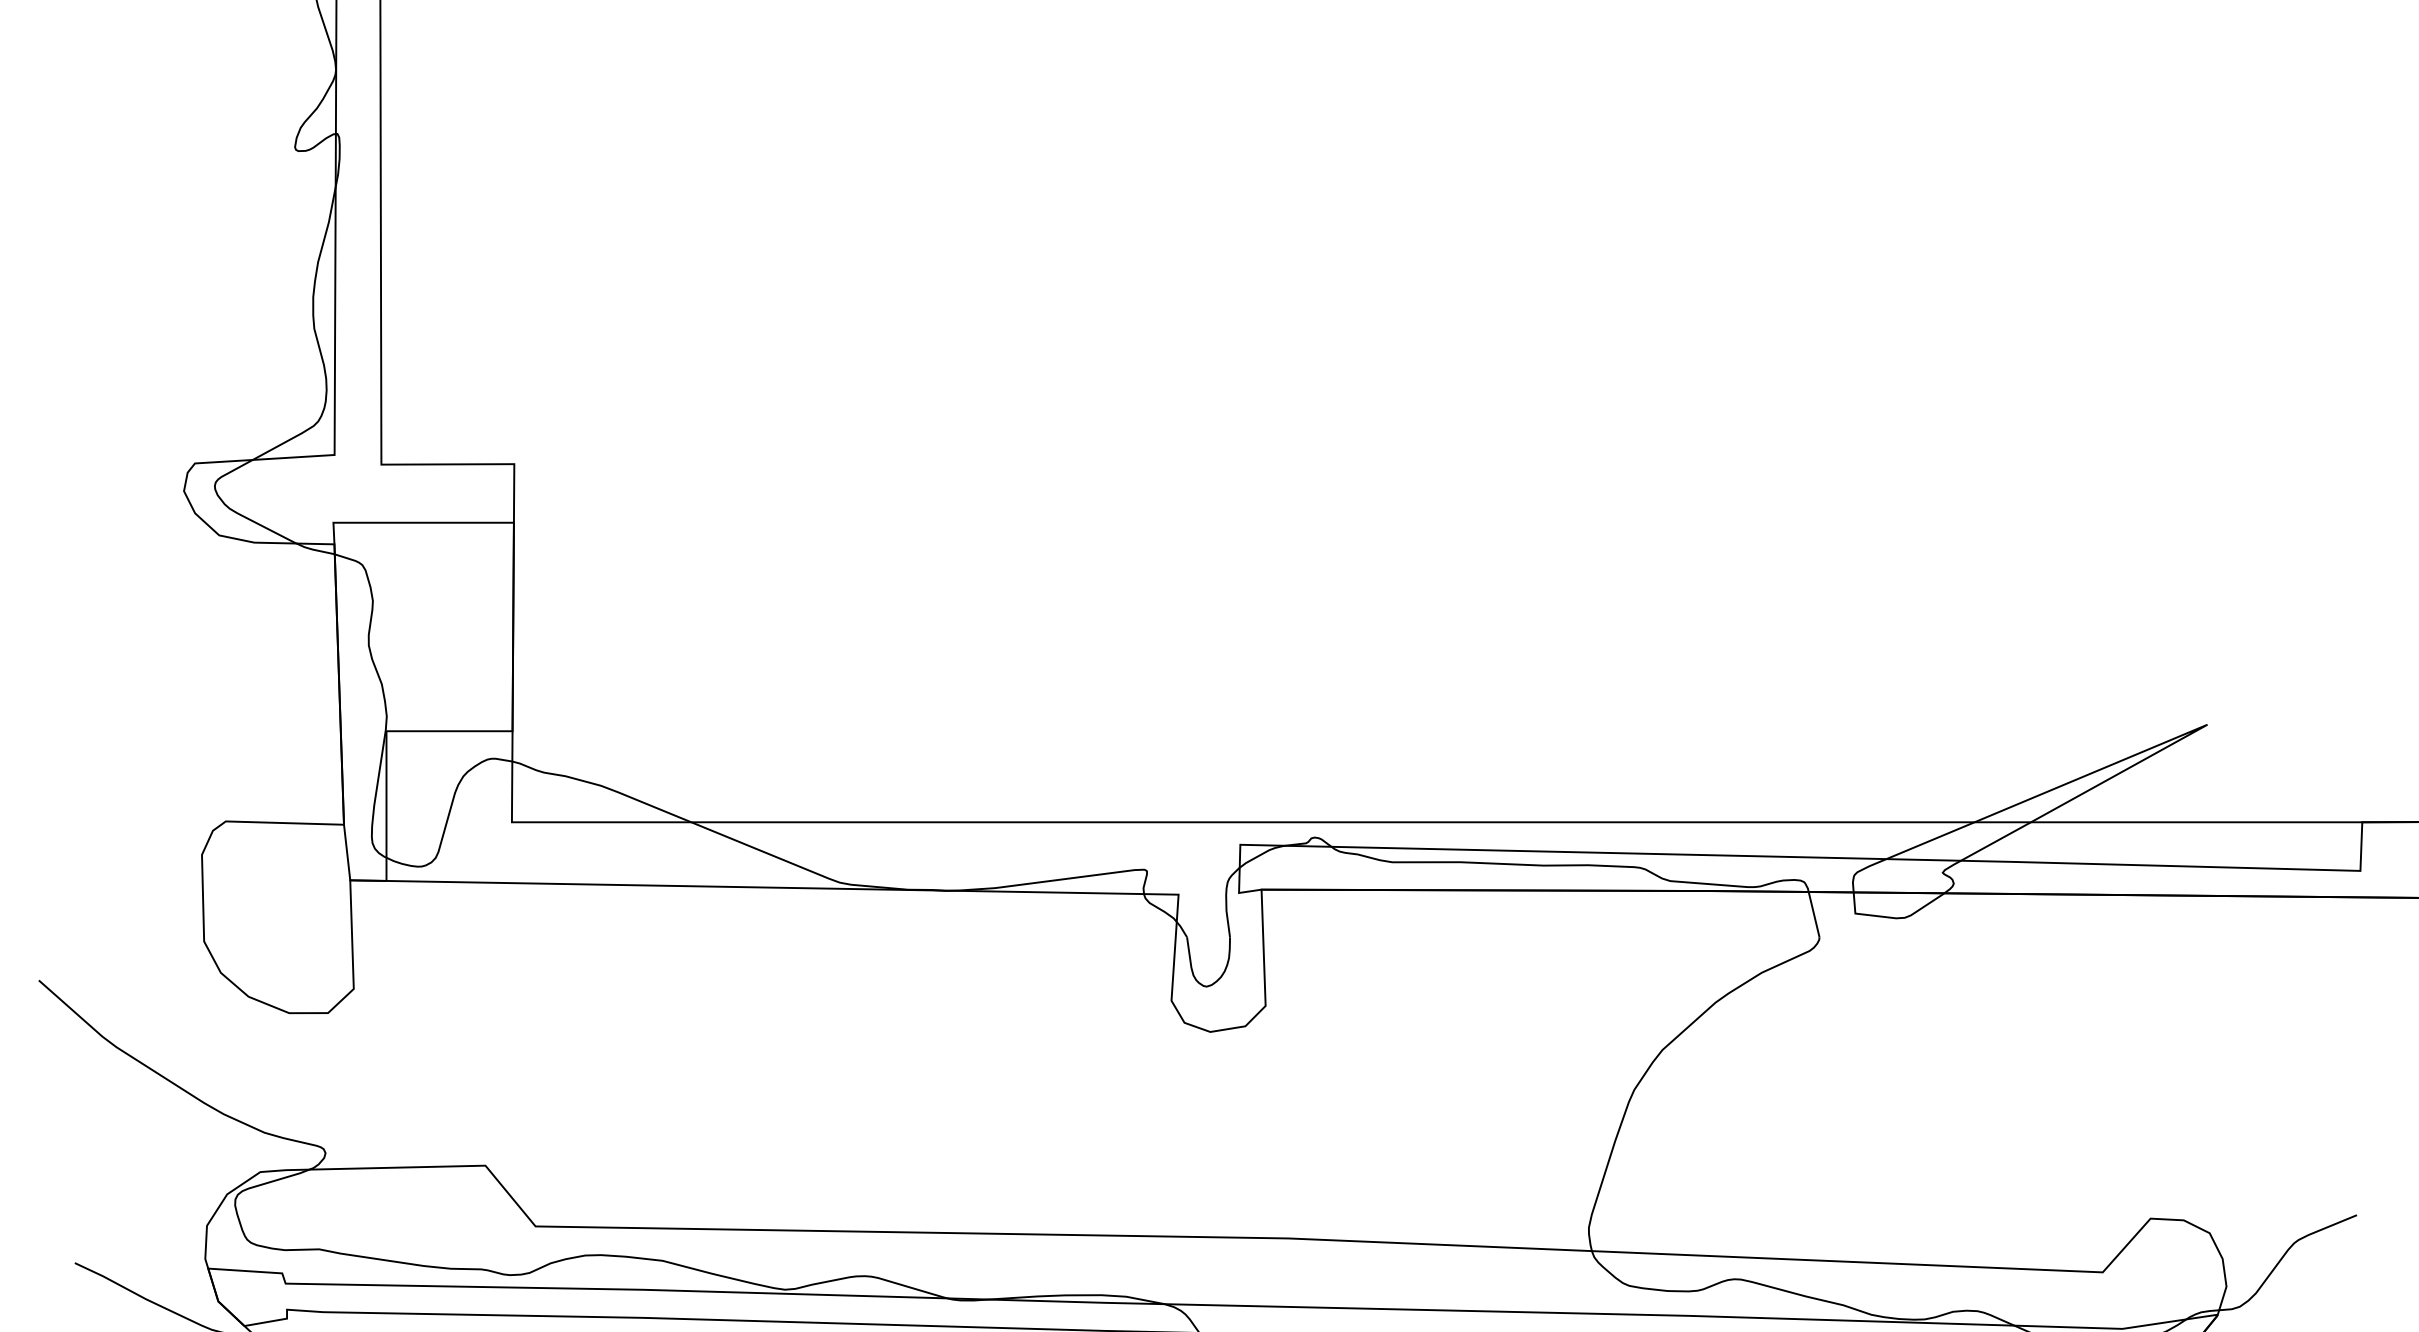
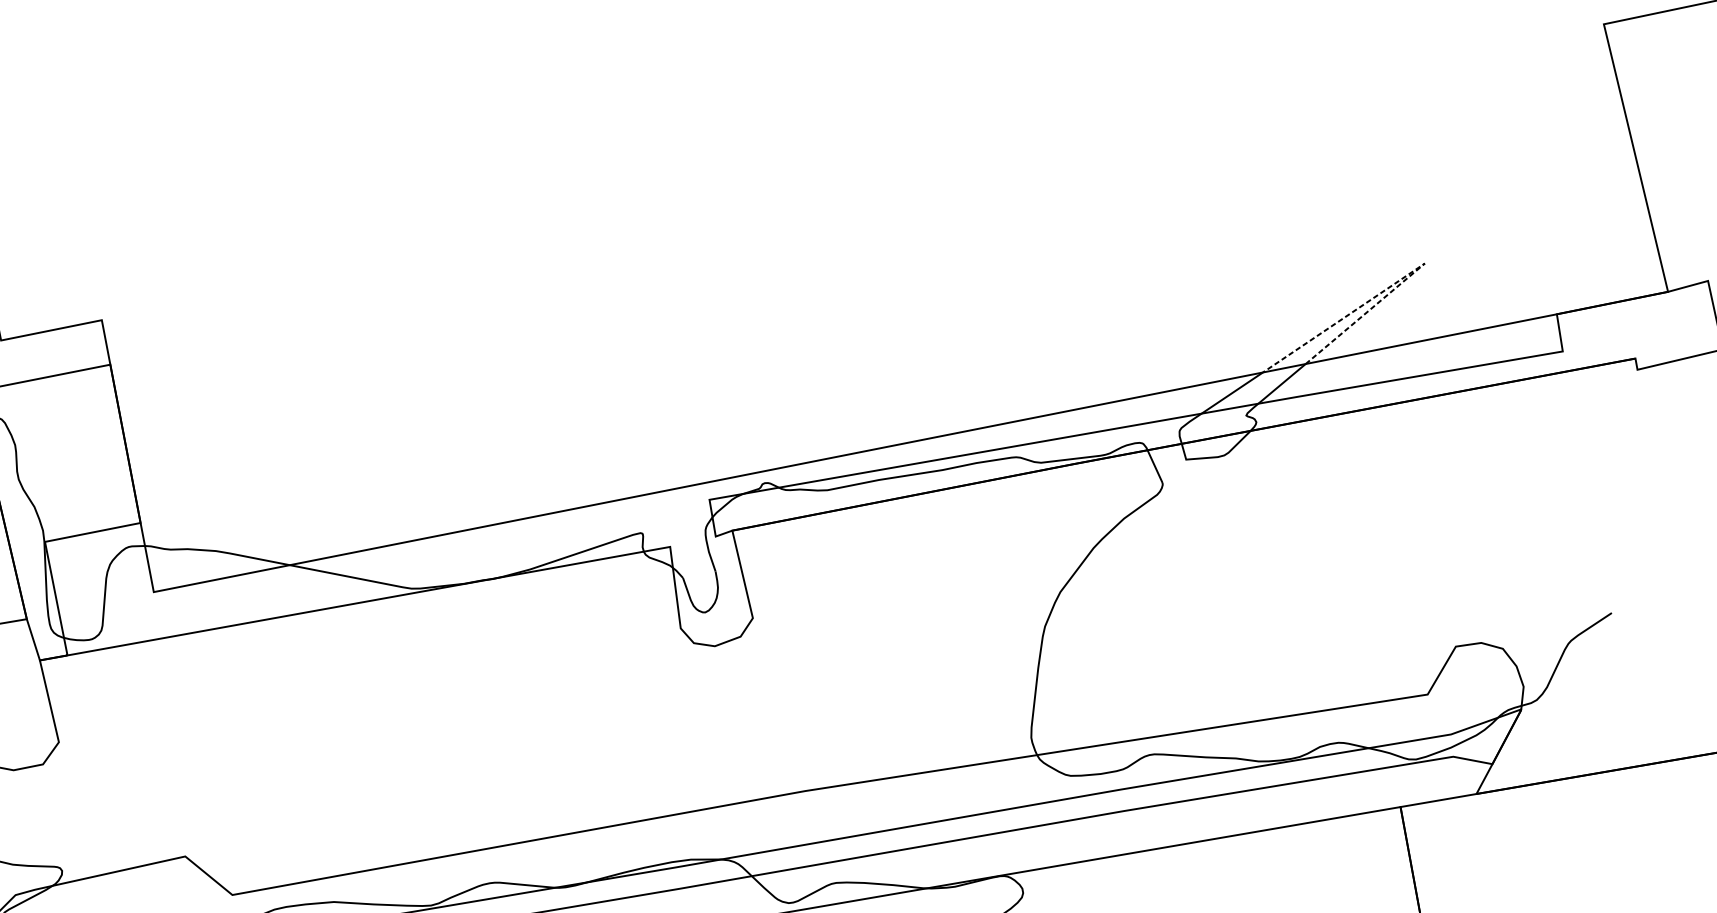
line: (2184, 734) -> (1408, 274), solid -> dashed

